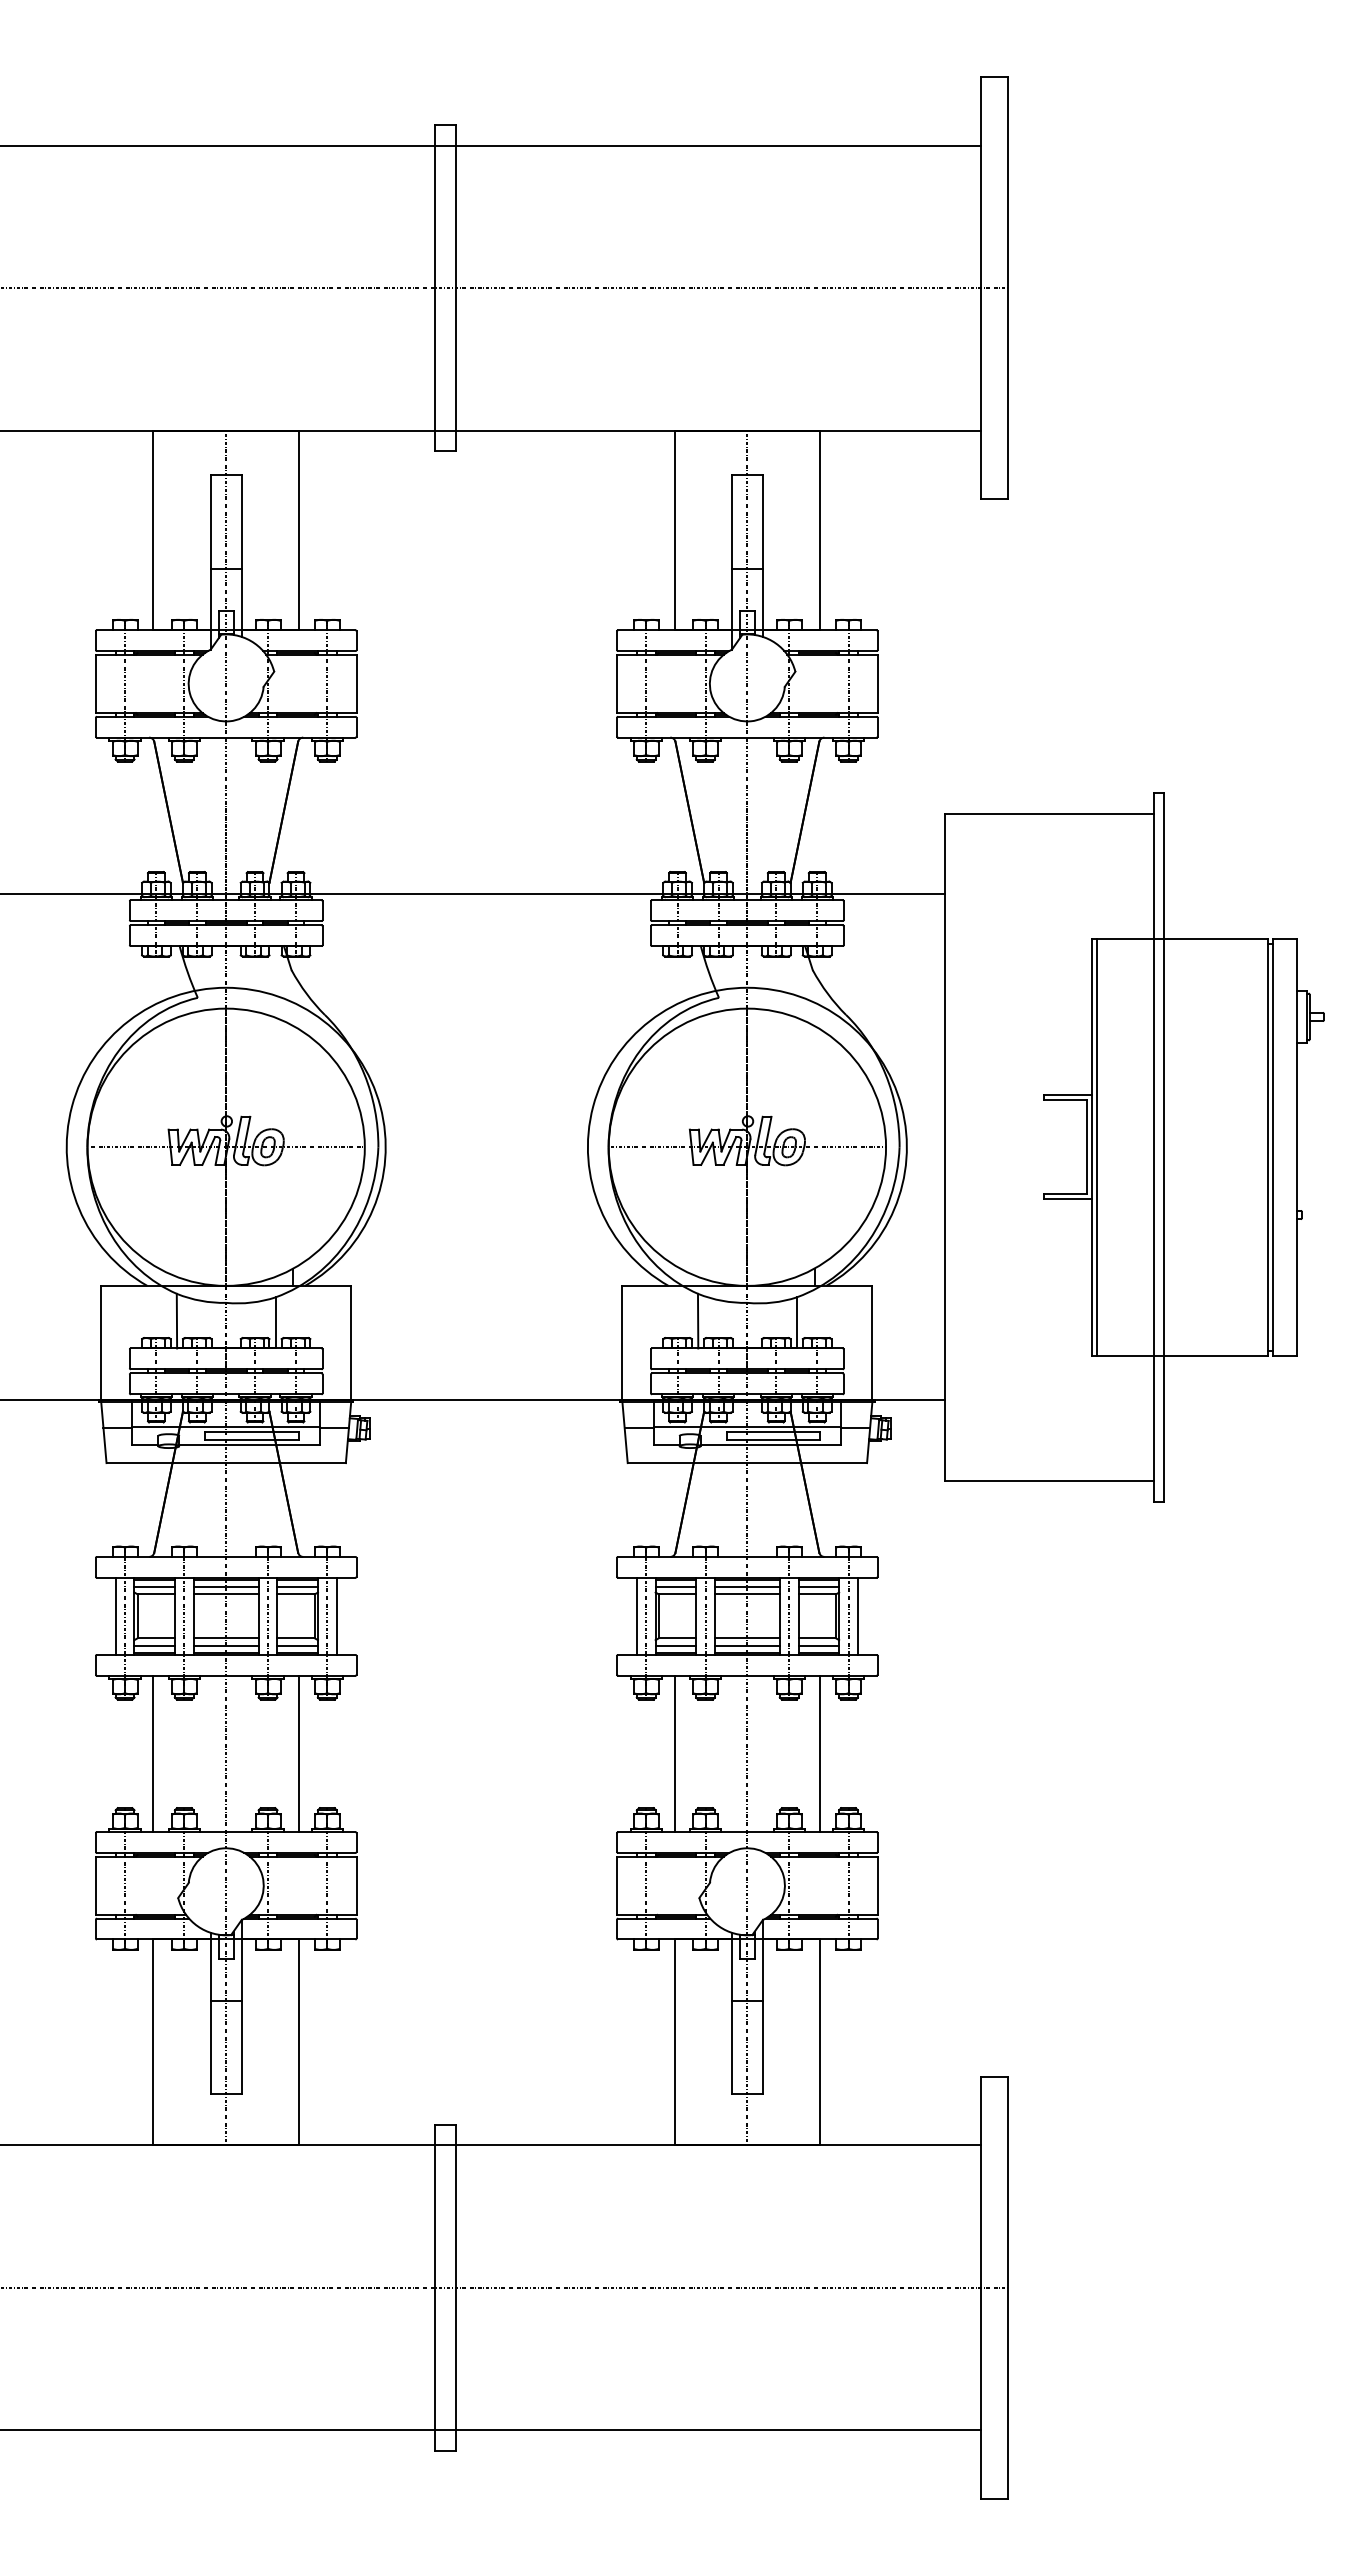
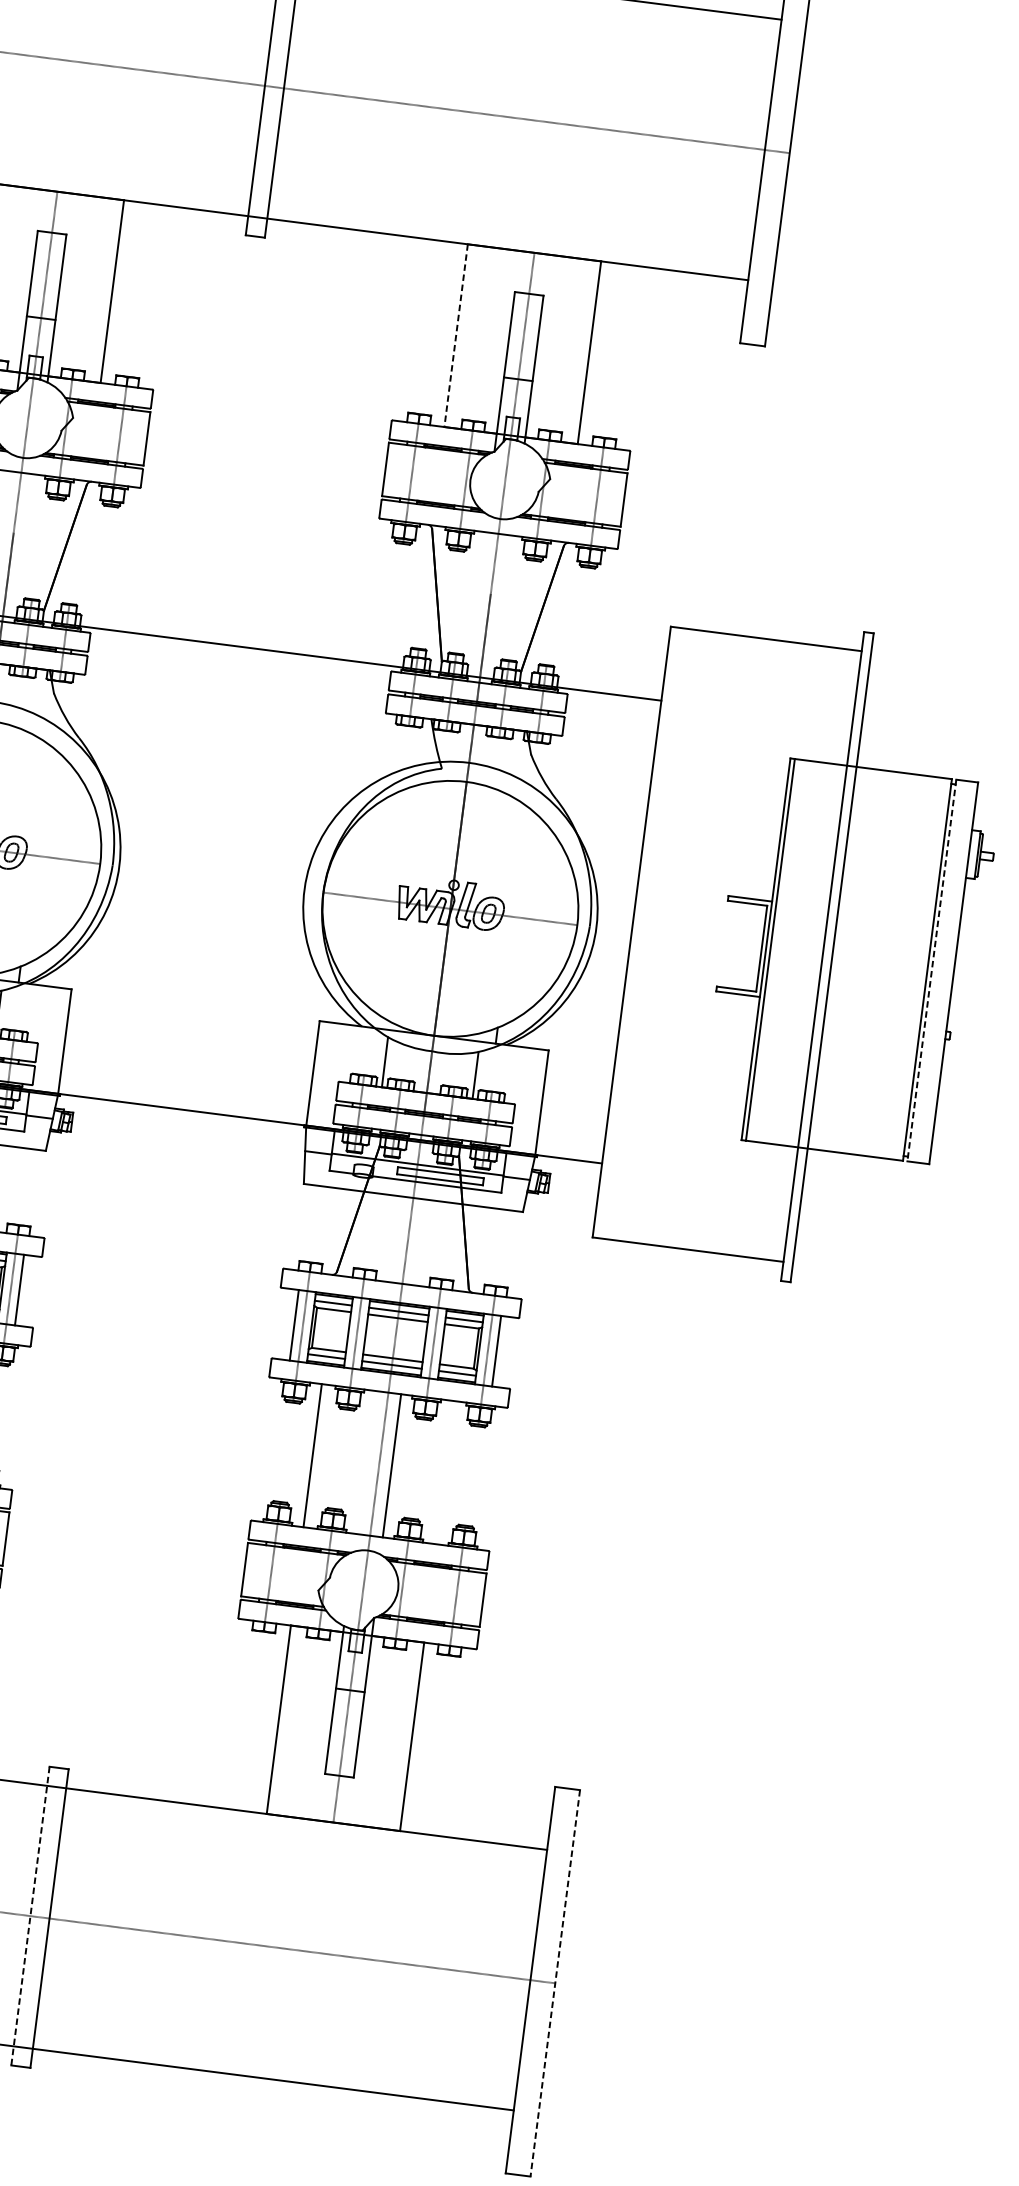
line: (674, 530) -> (456, 335), solid -> dashed
line: (1273, 1147) -> (932, 970), solid -> dashed
line: (820, 1753) -> (392, 1465), moved
line: (434, 2288) -> (30, 1916), solid -> dashed
line: (1007, 2288) -> (554, 1984), solid -> dashed

